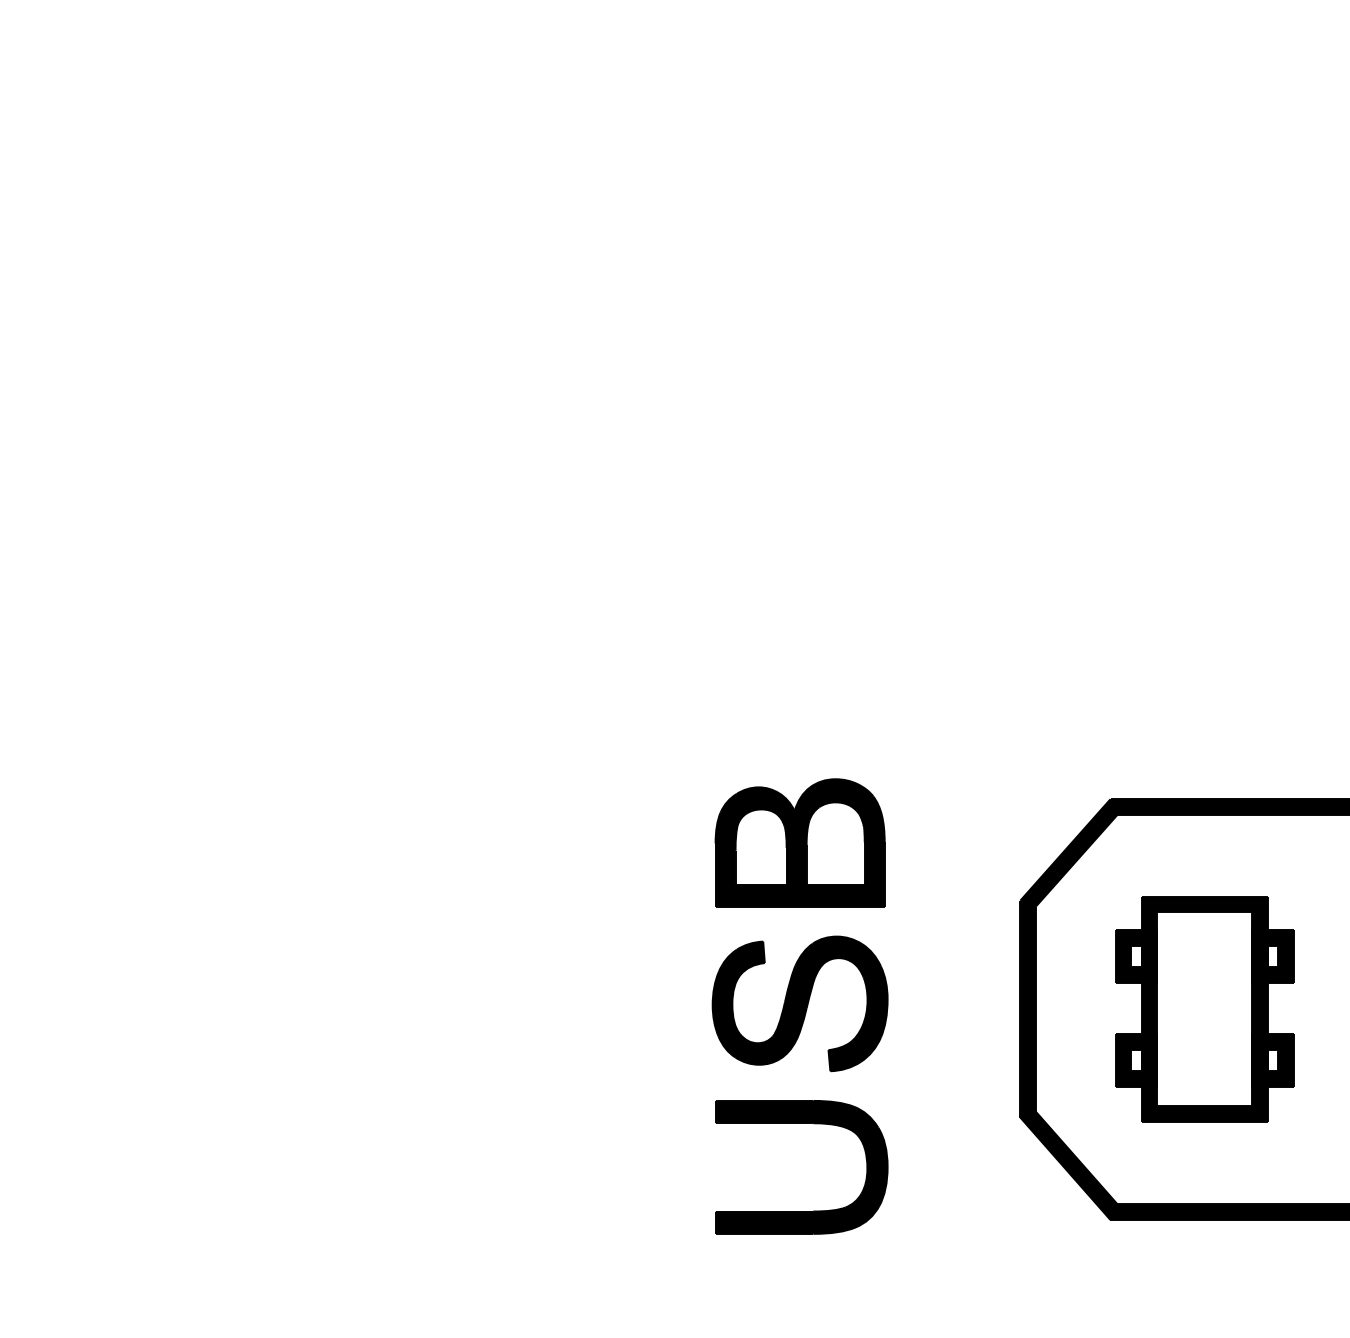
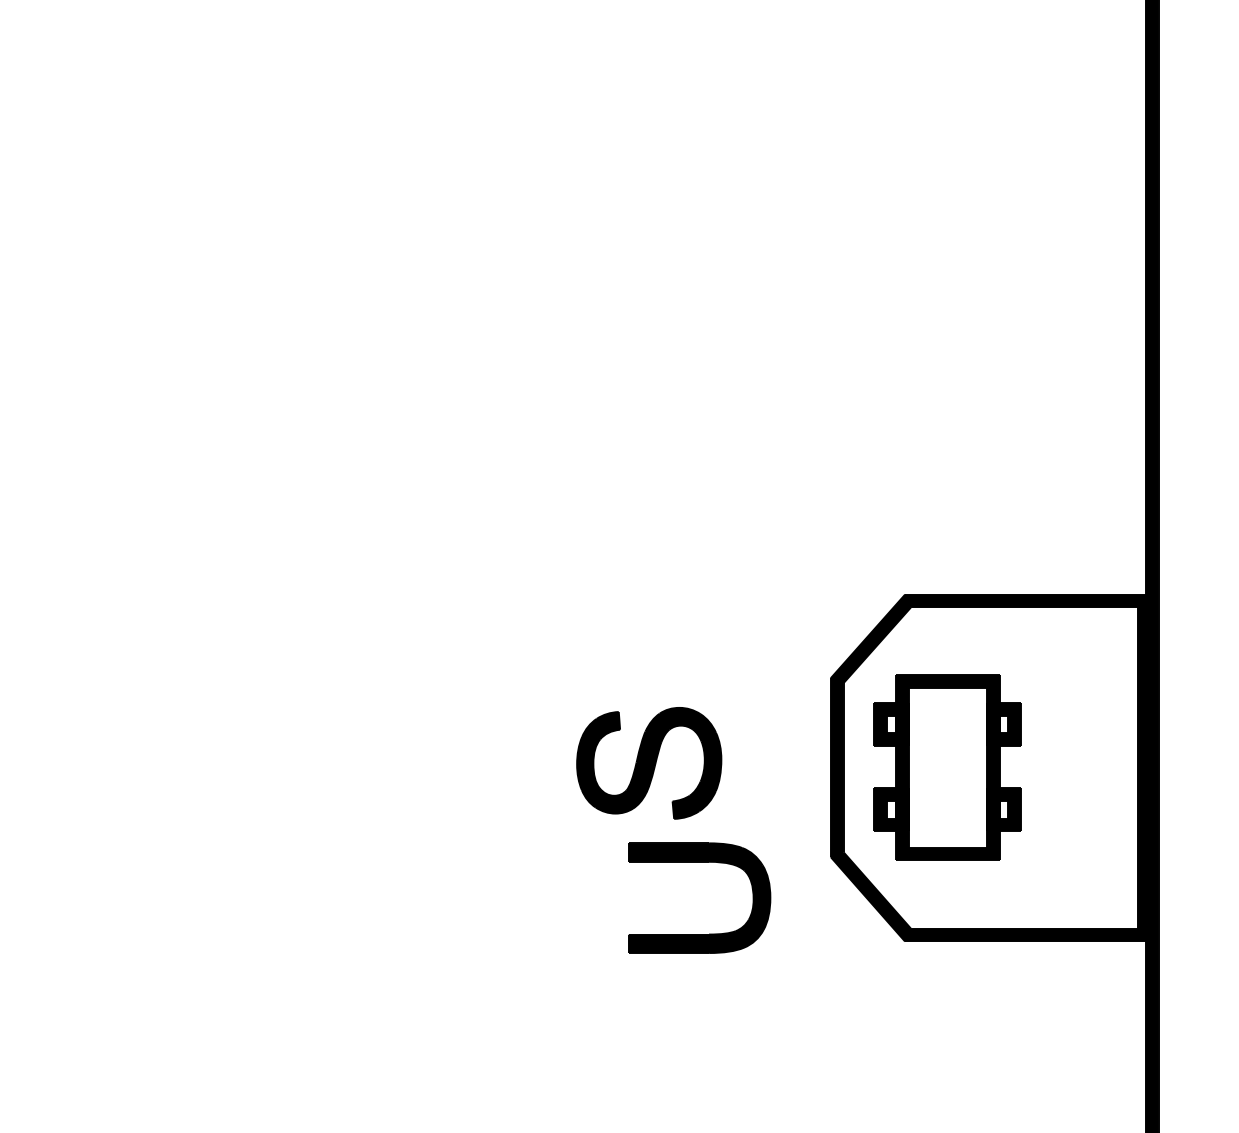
part: (799, 842) -> (648, 630), removed
part: (1204, 1008) -> (947, 767), moved
part: (801, 1124) -> (699, 862), moved

